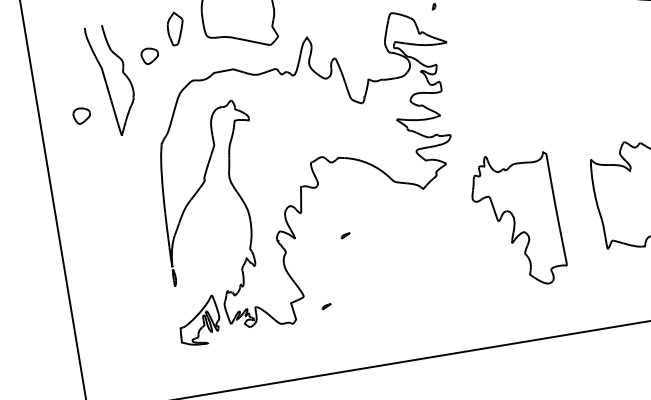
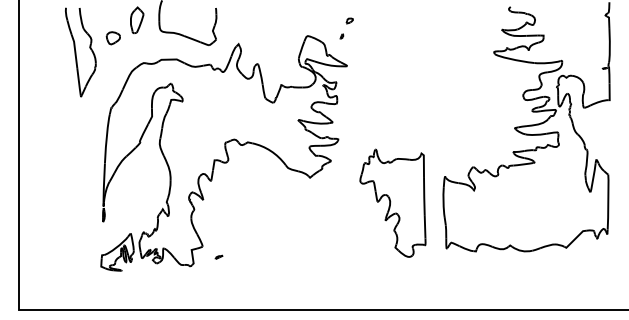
part: (80, 116) -> (51, 76), removed
part: (517, 219) -> (392, 202), moved
part: (344, 234) -> (242, 203), removed

